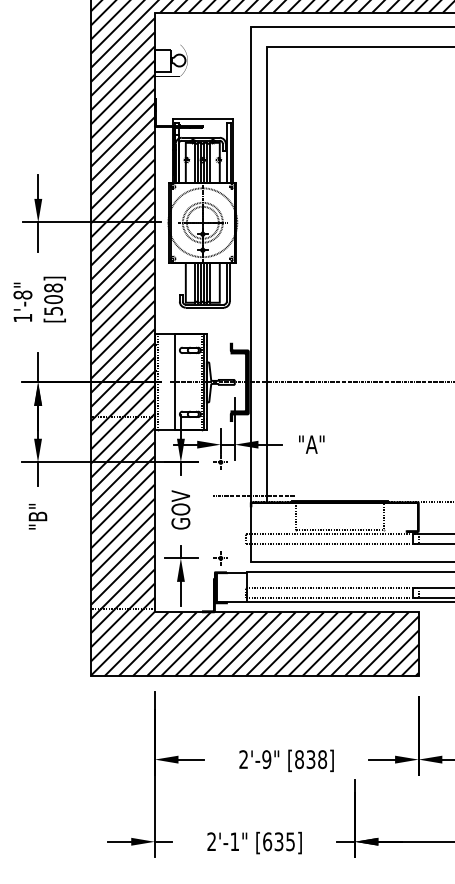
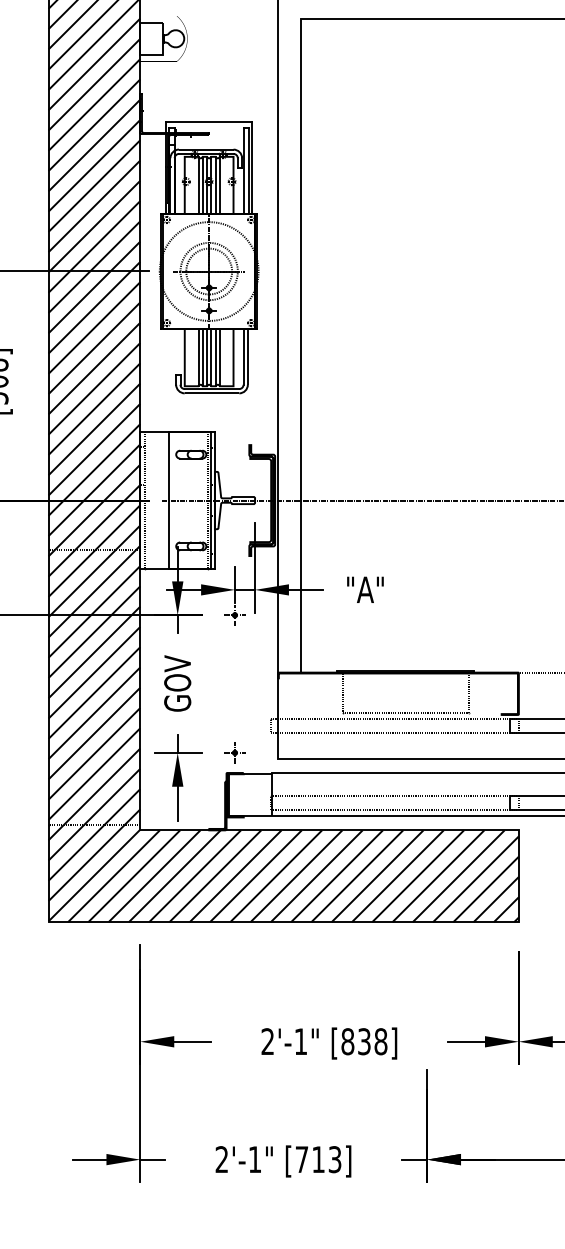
line: (254, 495) -> (283, 662), removed
text: (266, 759) -> (300, 1041), 2'-9" -> 2'-1"
text: (278, 841) -> (317, 1159), [635] -> [713]

